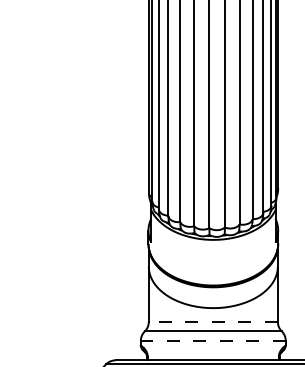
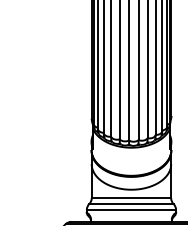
line: (213, 322) -> (131, 198), dashed -> solid
line: (213, 340) -> (131, 209), dashed -> solid

